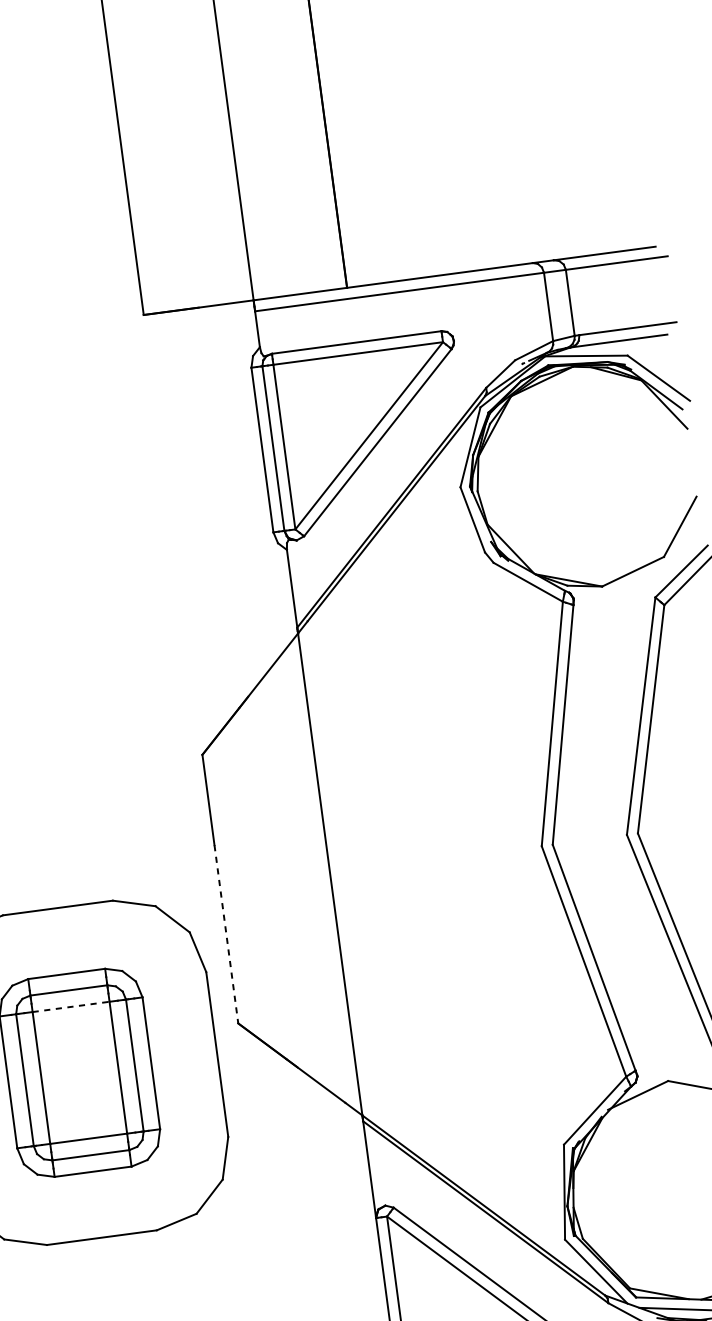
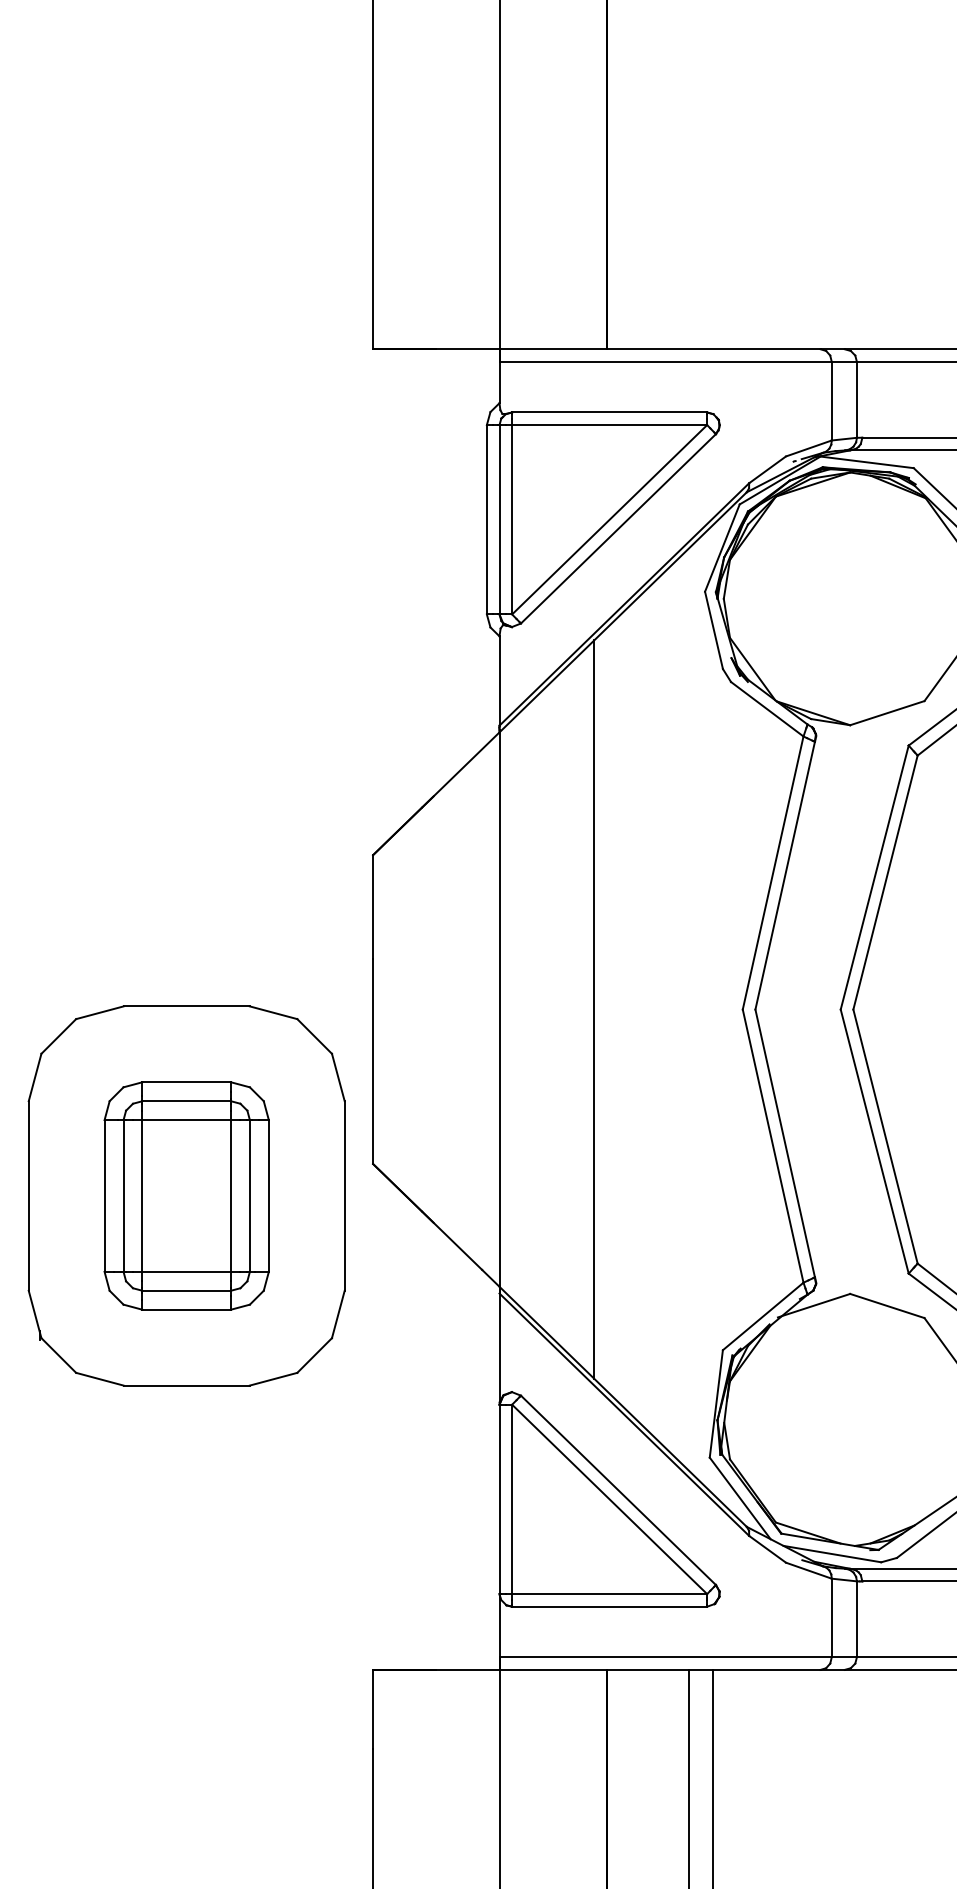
line: (412, 863) -> (594, 1009), added
line: (226, 934) -> (373, 1061), dashed -> solid
line: (71, 1007) -> (187, 1120), dashed -> solid

